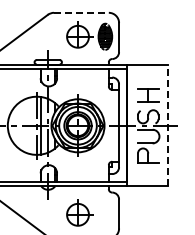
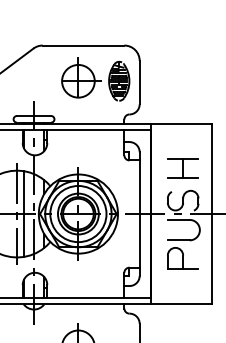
line: (81, 12) -> (83, 45), dashed -> solid
line: (167, 125) -> (211, 213), dashed -> solid

